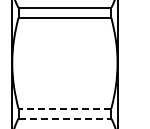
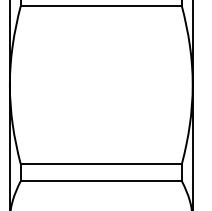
line: (64, 108) -> (100, 163), dashed -> solid
line: (65, 118) -> (102, 181), dashed -> solid

